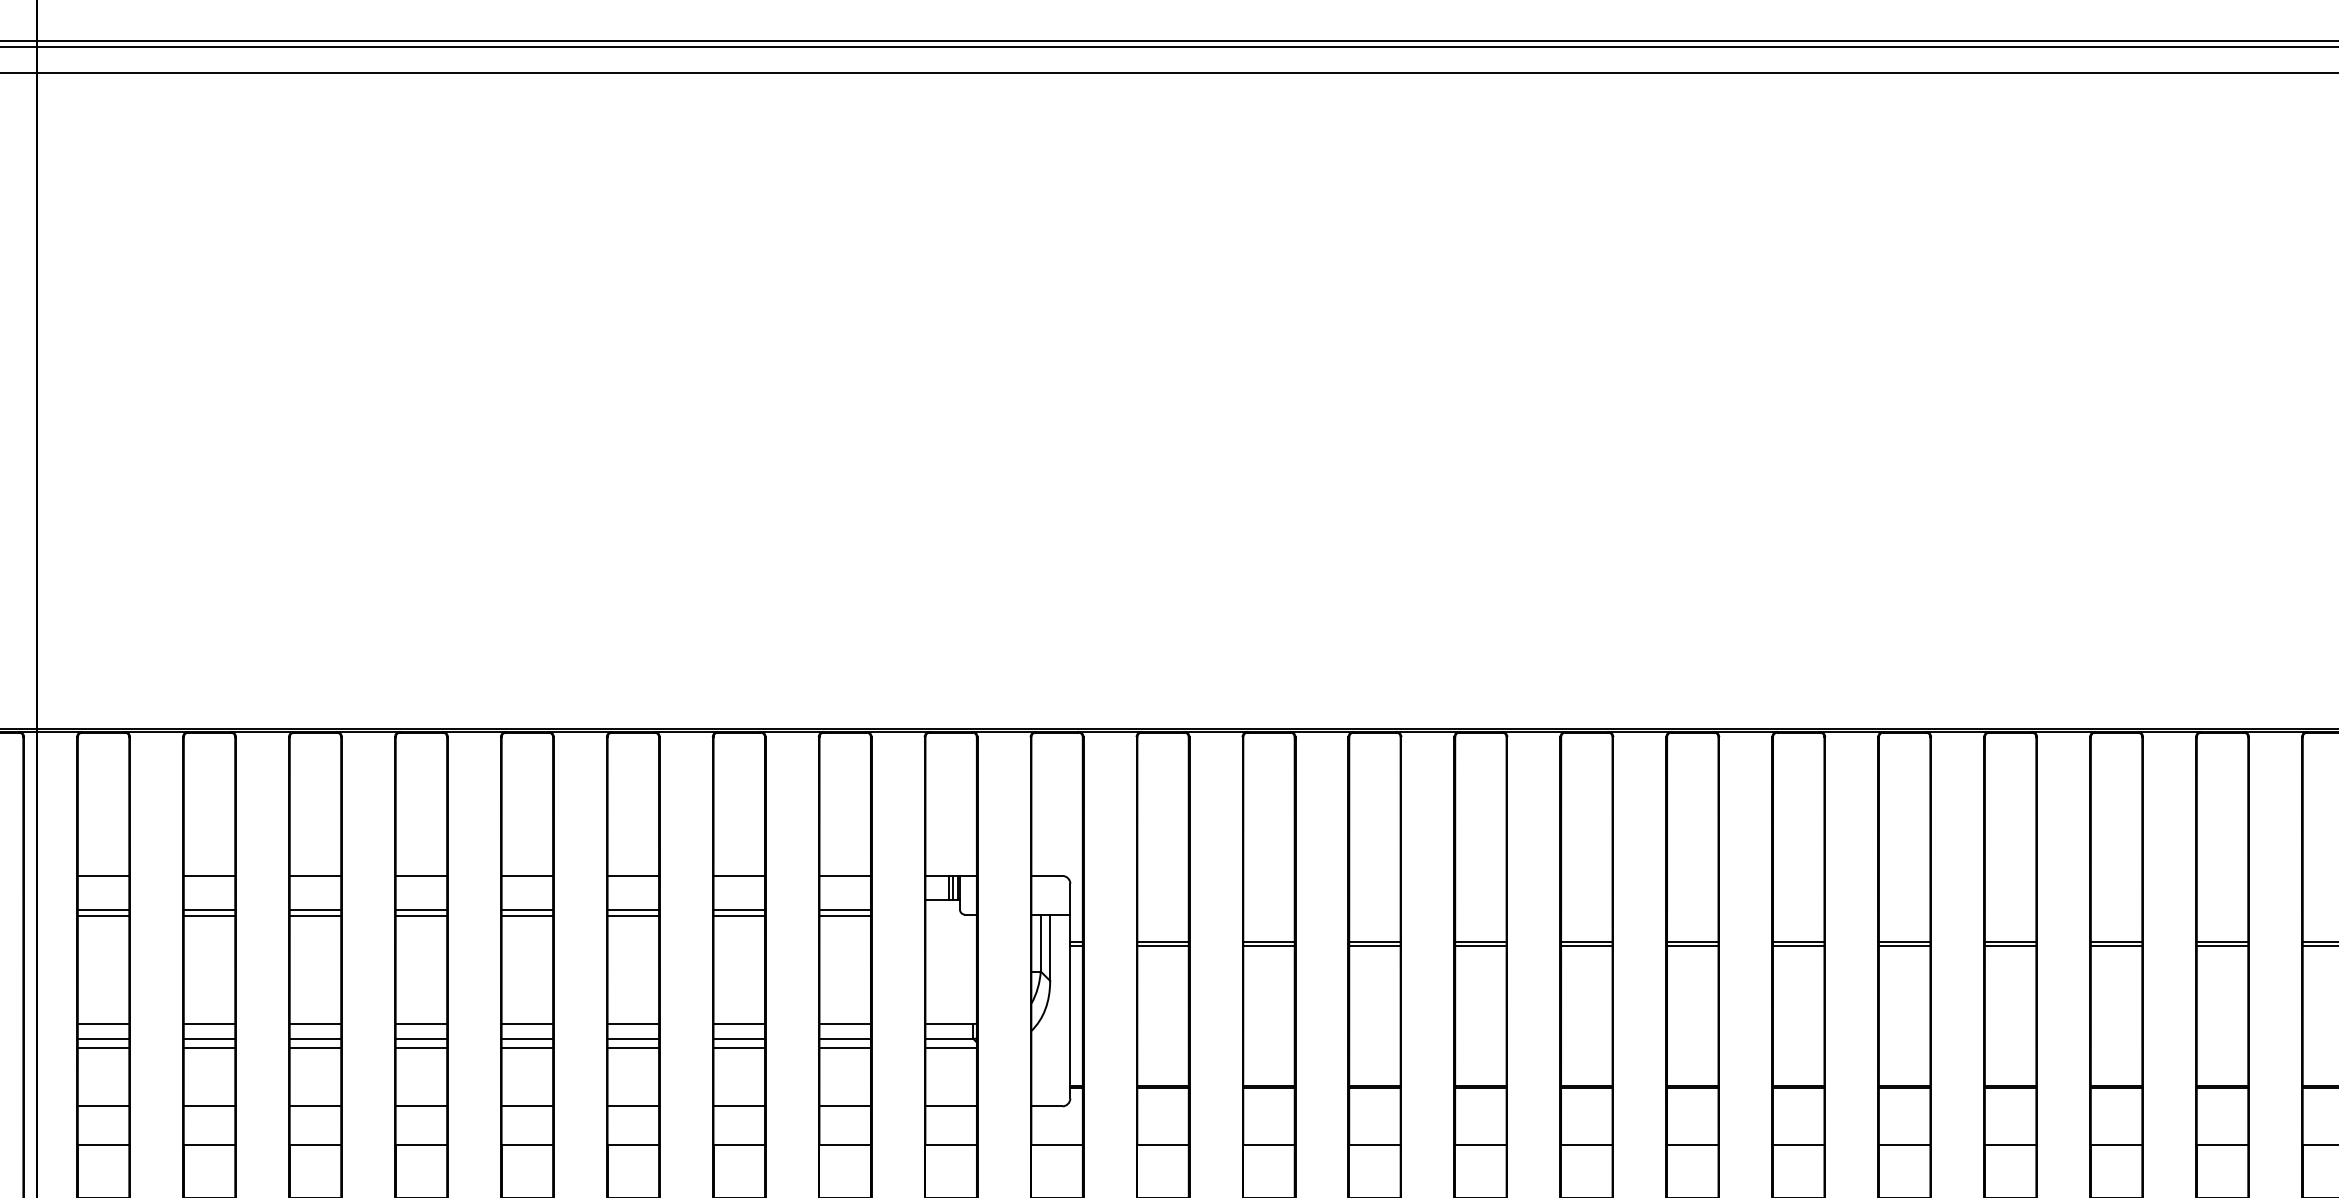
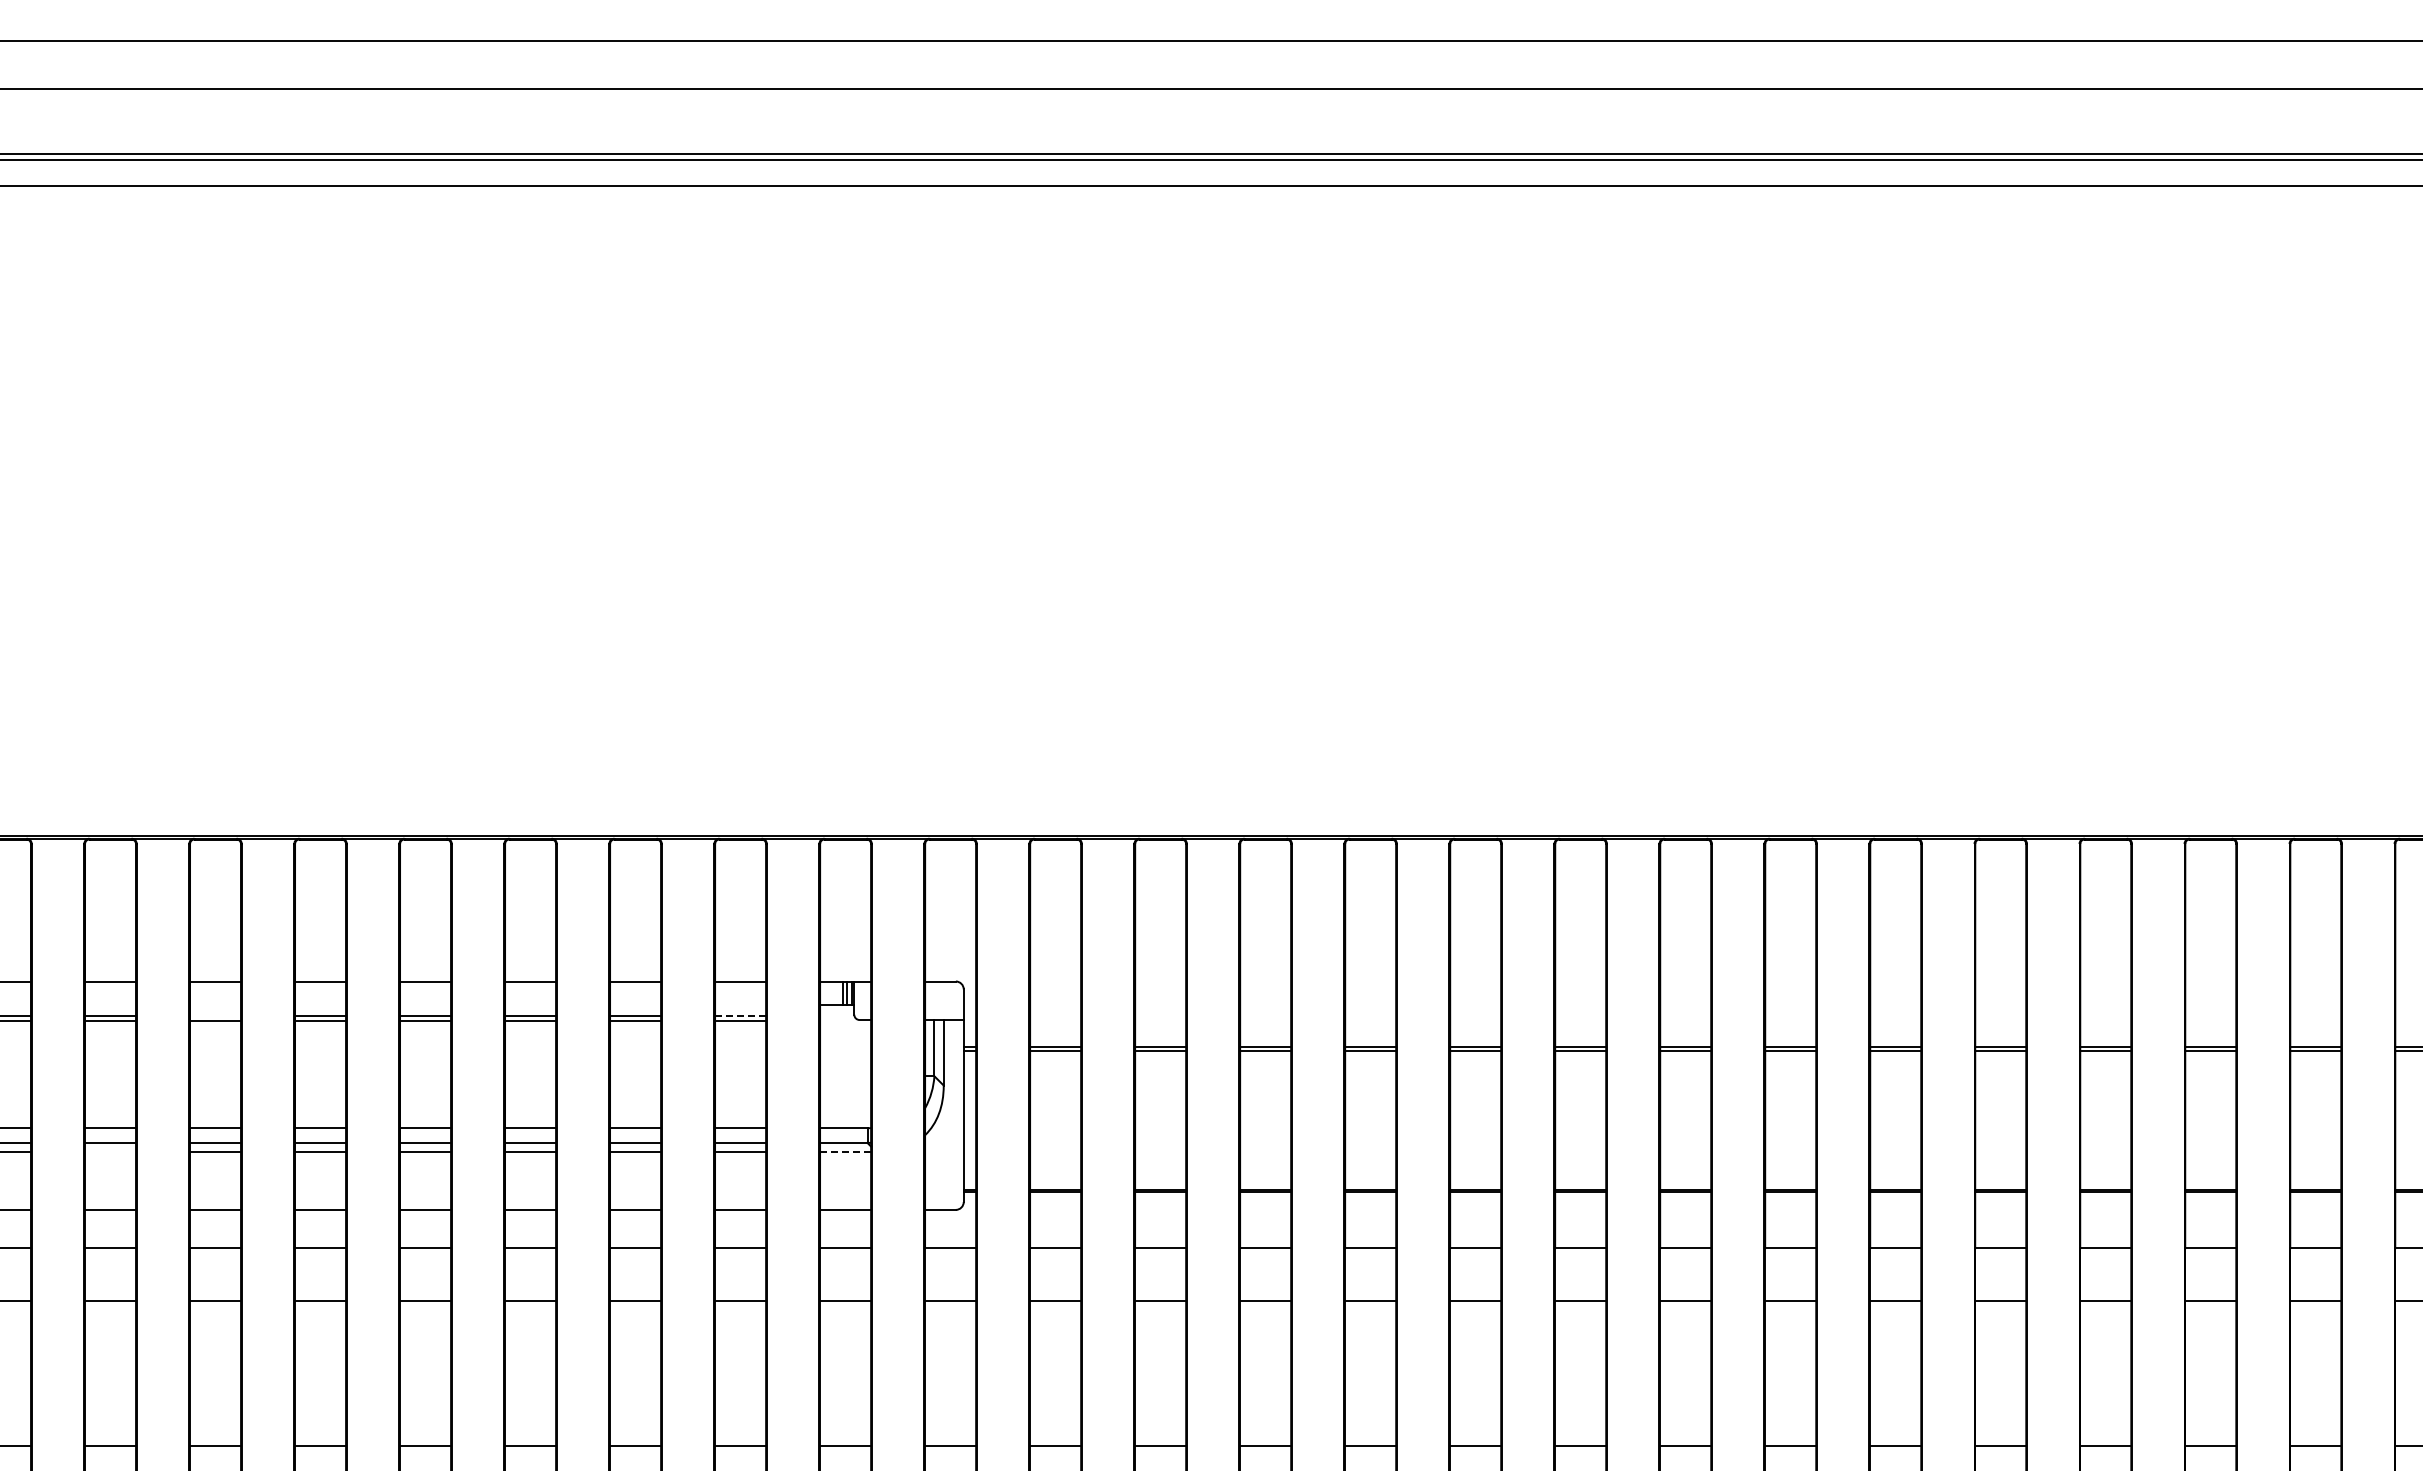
line: (315, 910) -> (215, 1015), removed
line: (846, 910) -> (741, 1015), solid -> dashed
line: (209, 1048) -> (110, 1152), removed
line: (951, 1048) -> (845, 1152), solid -> dashed

